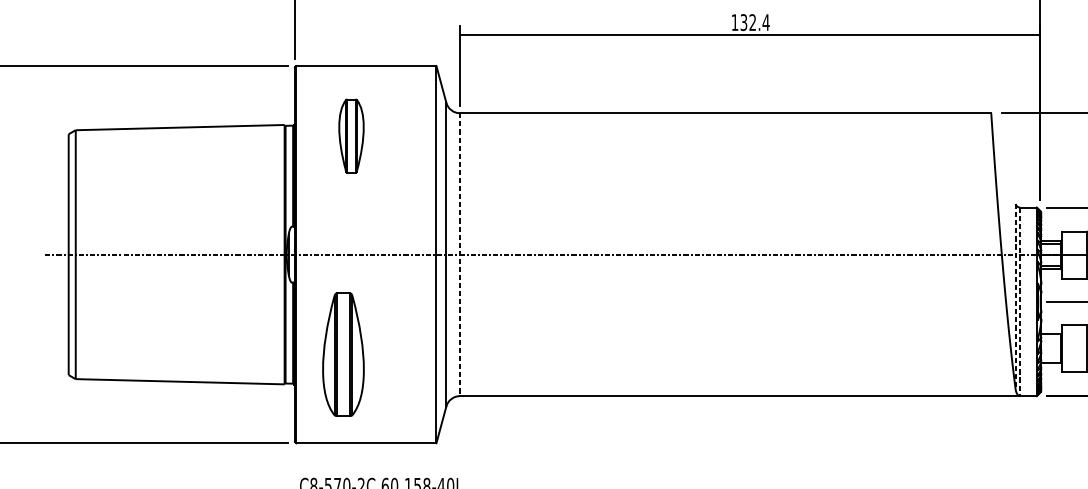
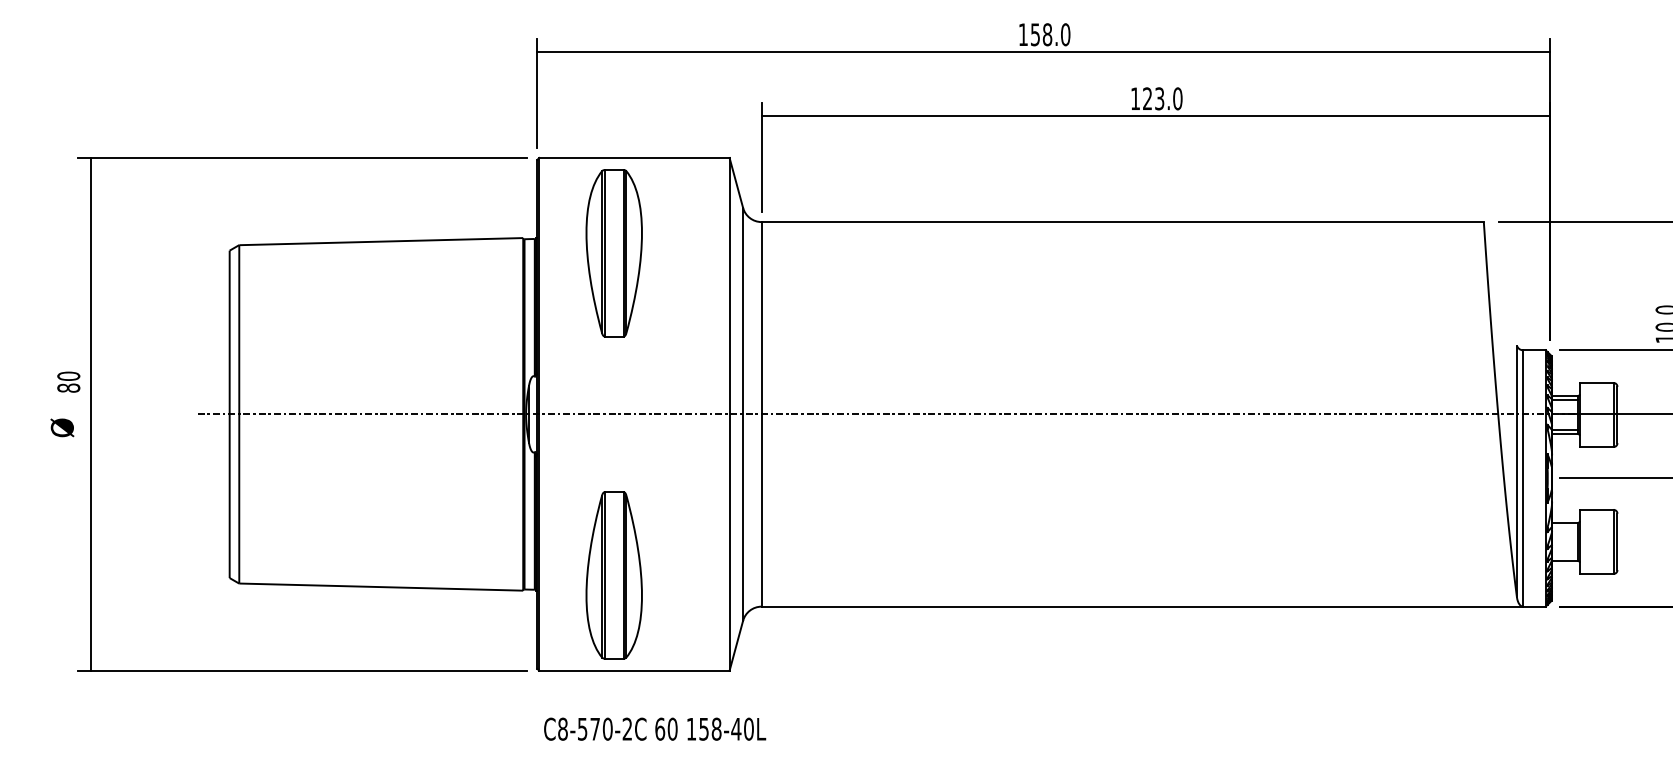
text: (754, 22) -> (1162, 98), 132.4 -> 123.0
part: (351, 136) -> (613, 253), size x1.67
line: (459, 254) -> (761, 414), dashed -> solid
line: (1015, 296) -> (1516, 471), dashed -> solid
line: (1020, 301) -> (1523, 478), dashed -> solid
part: (342, 354) -> (613, 575), moved

